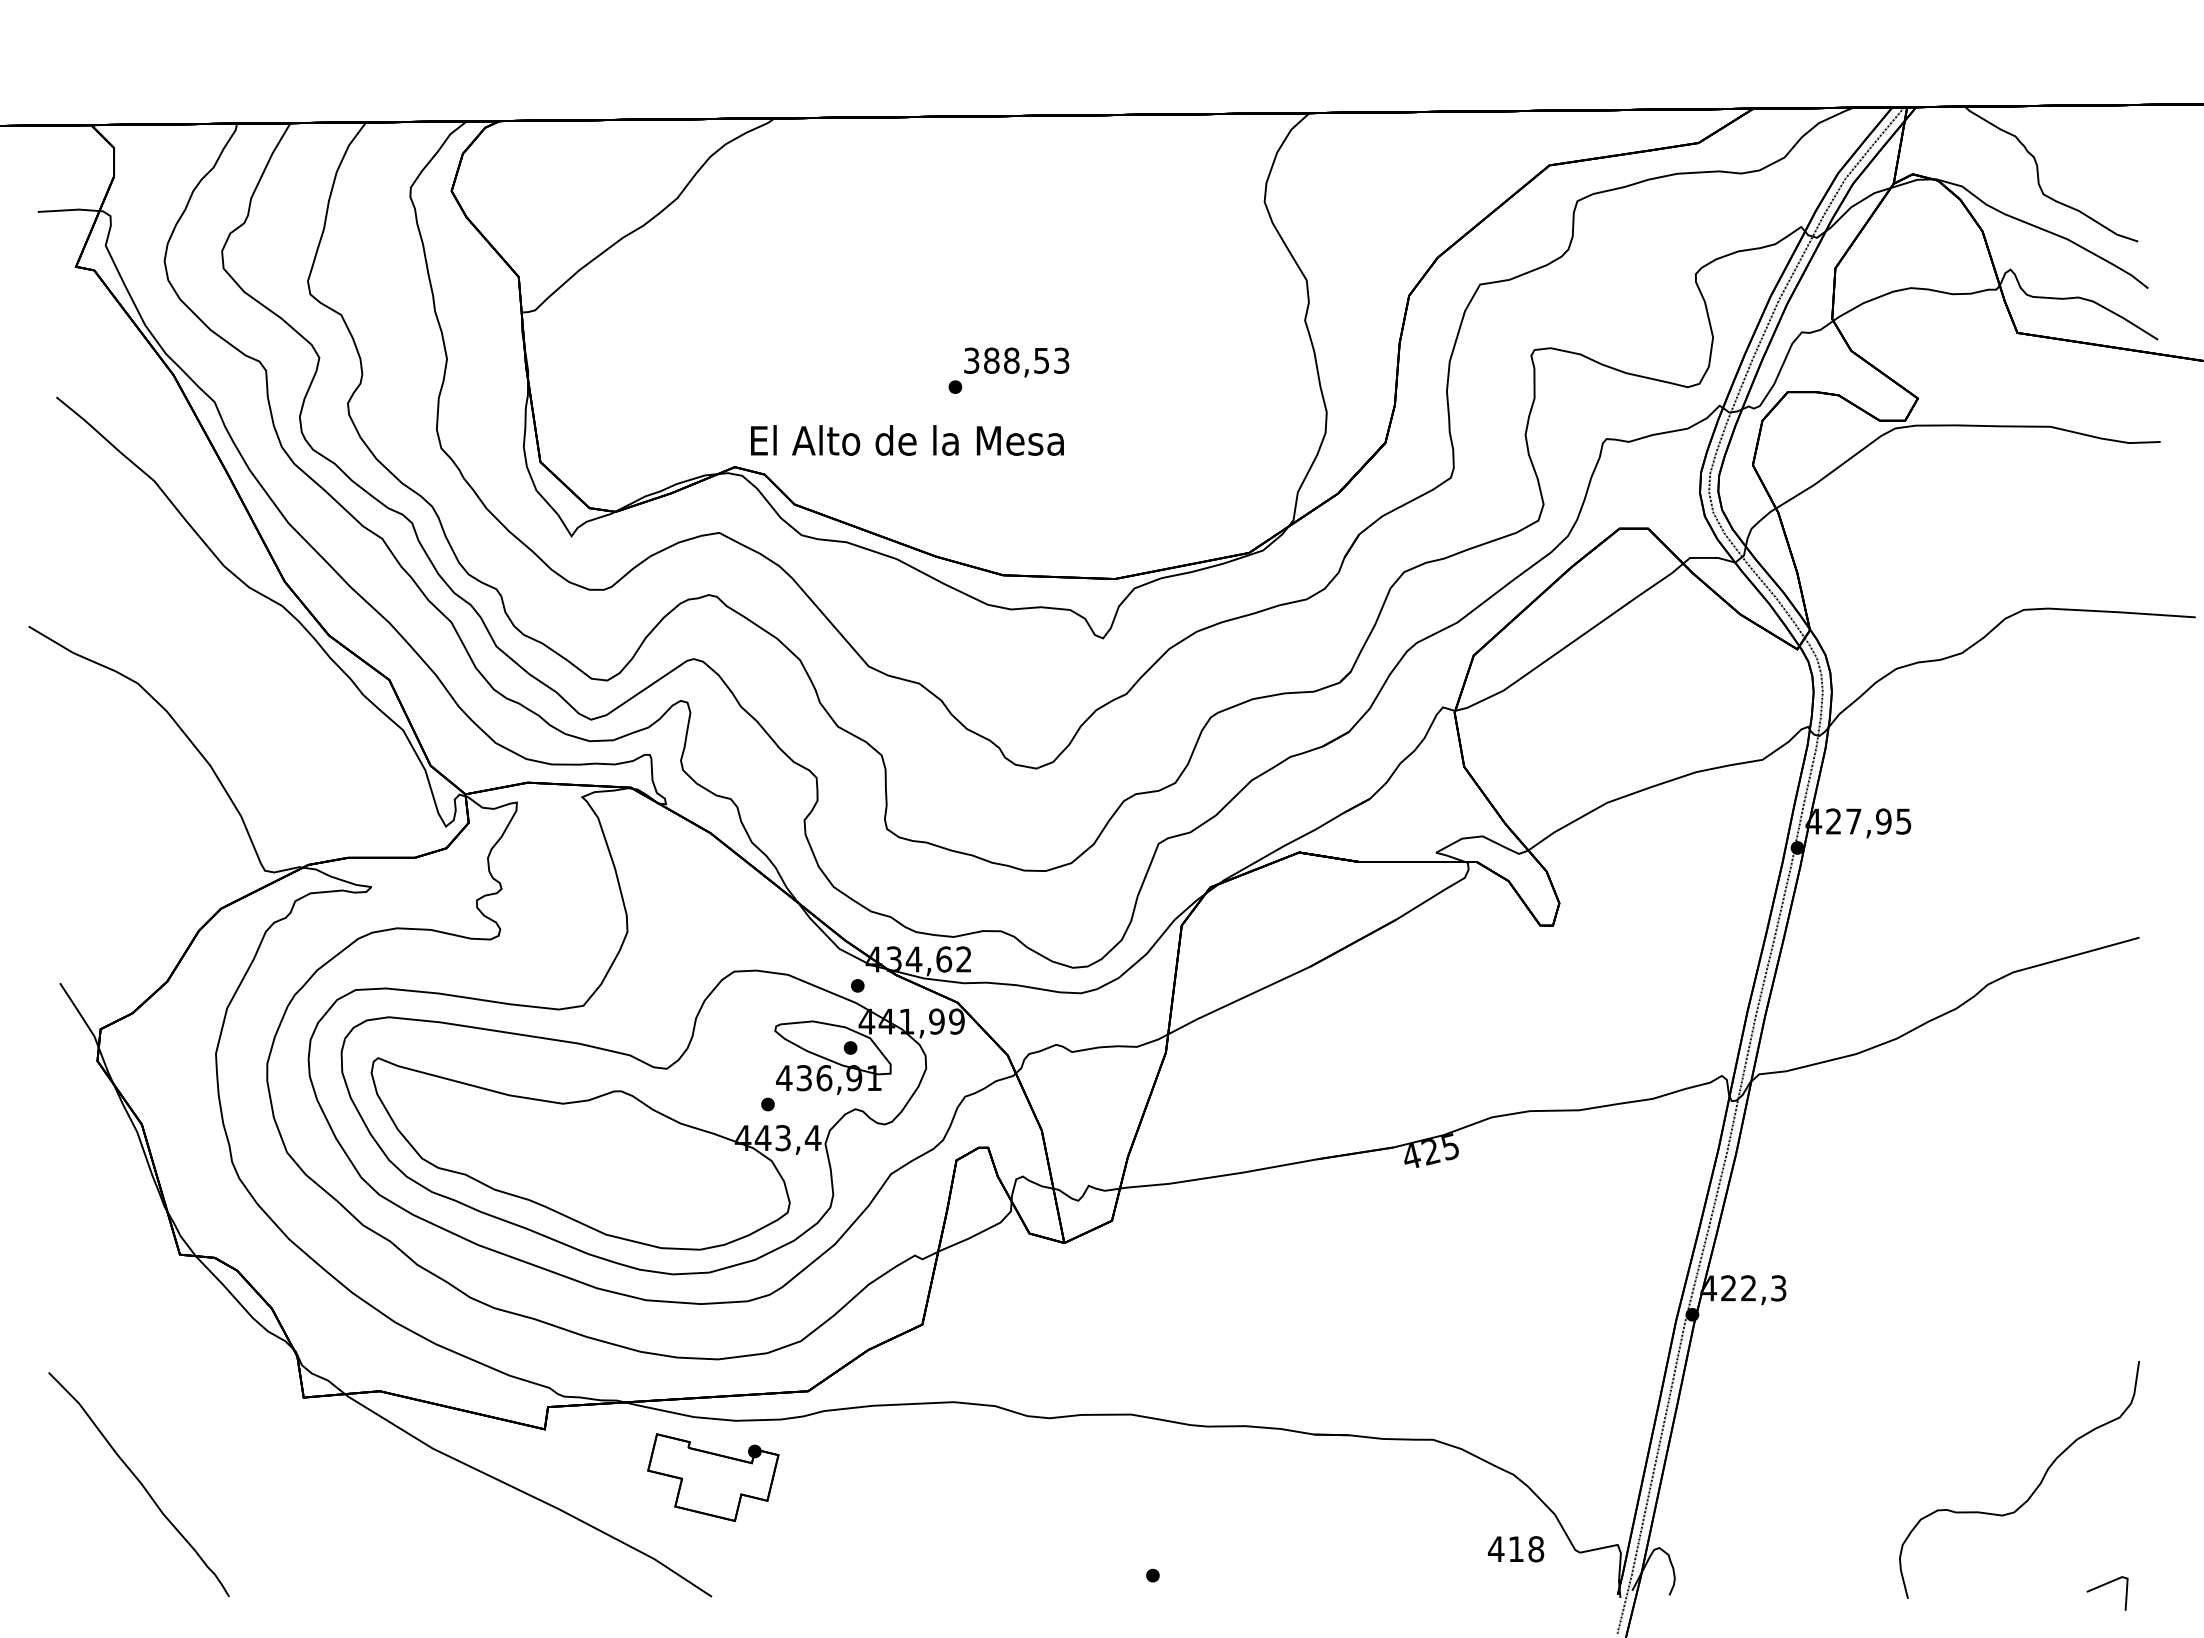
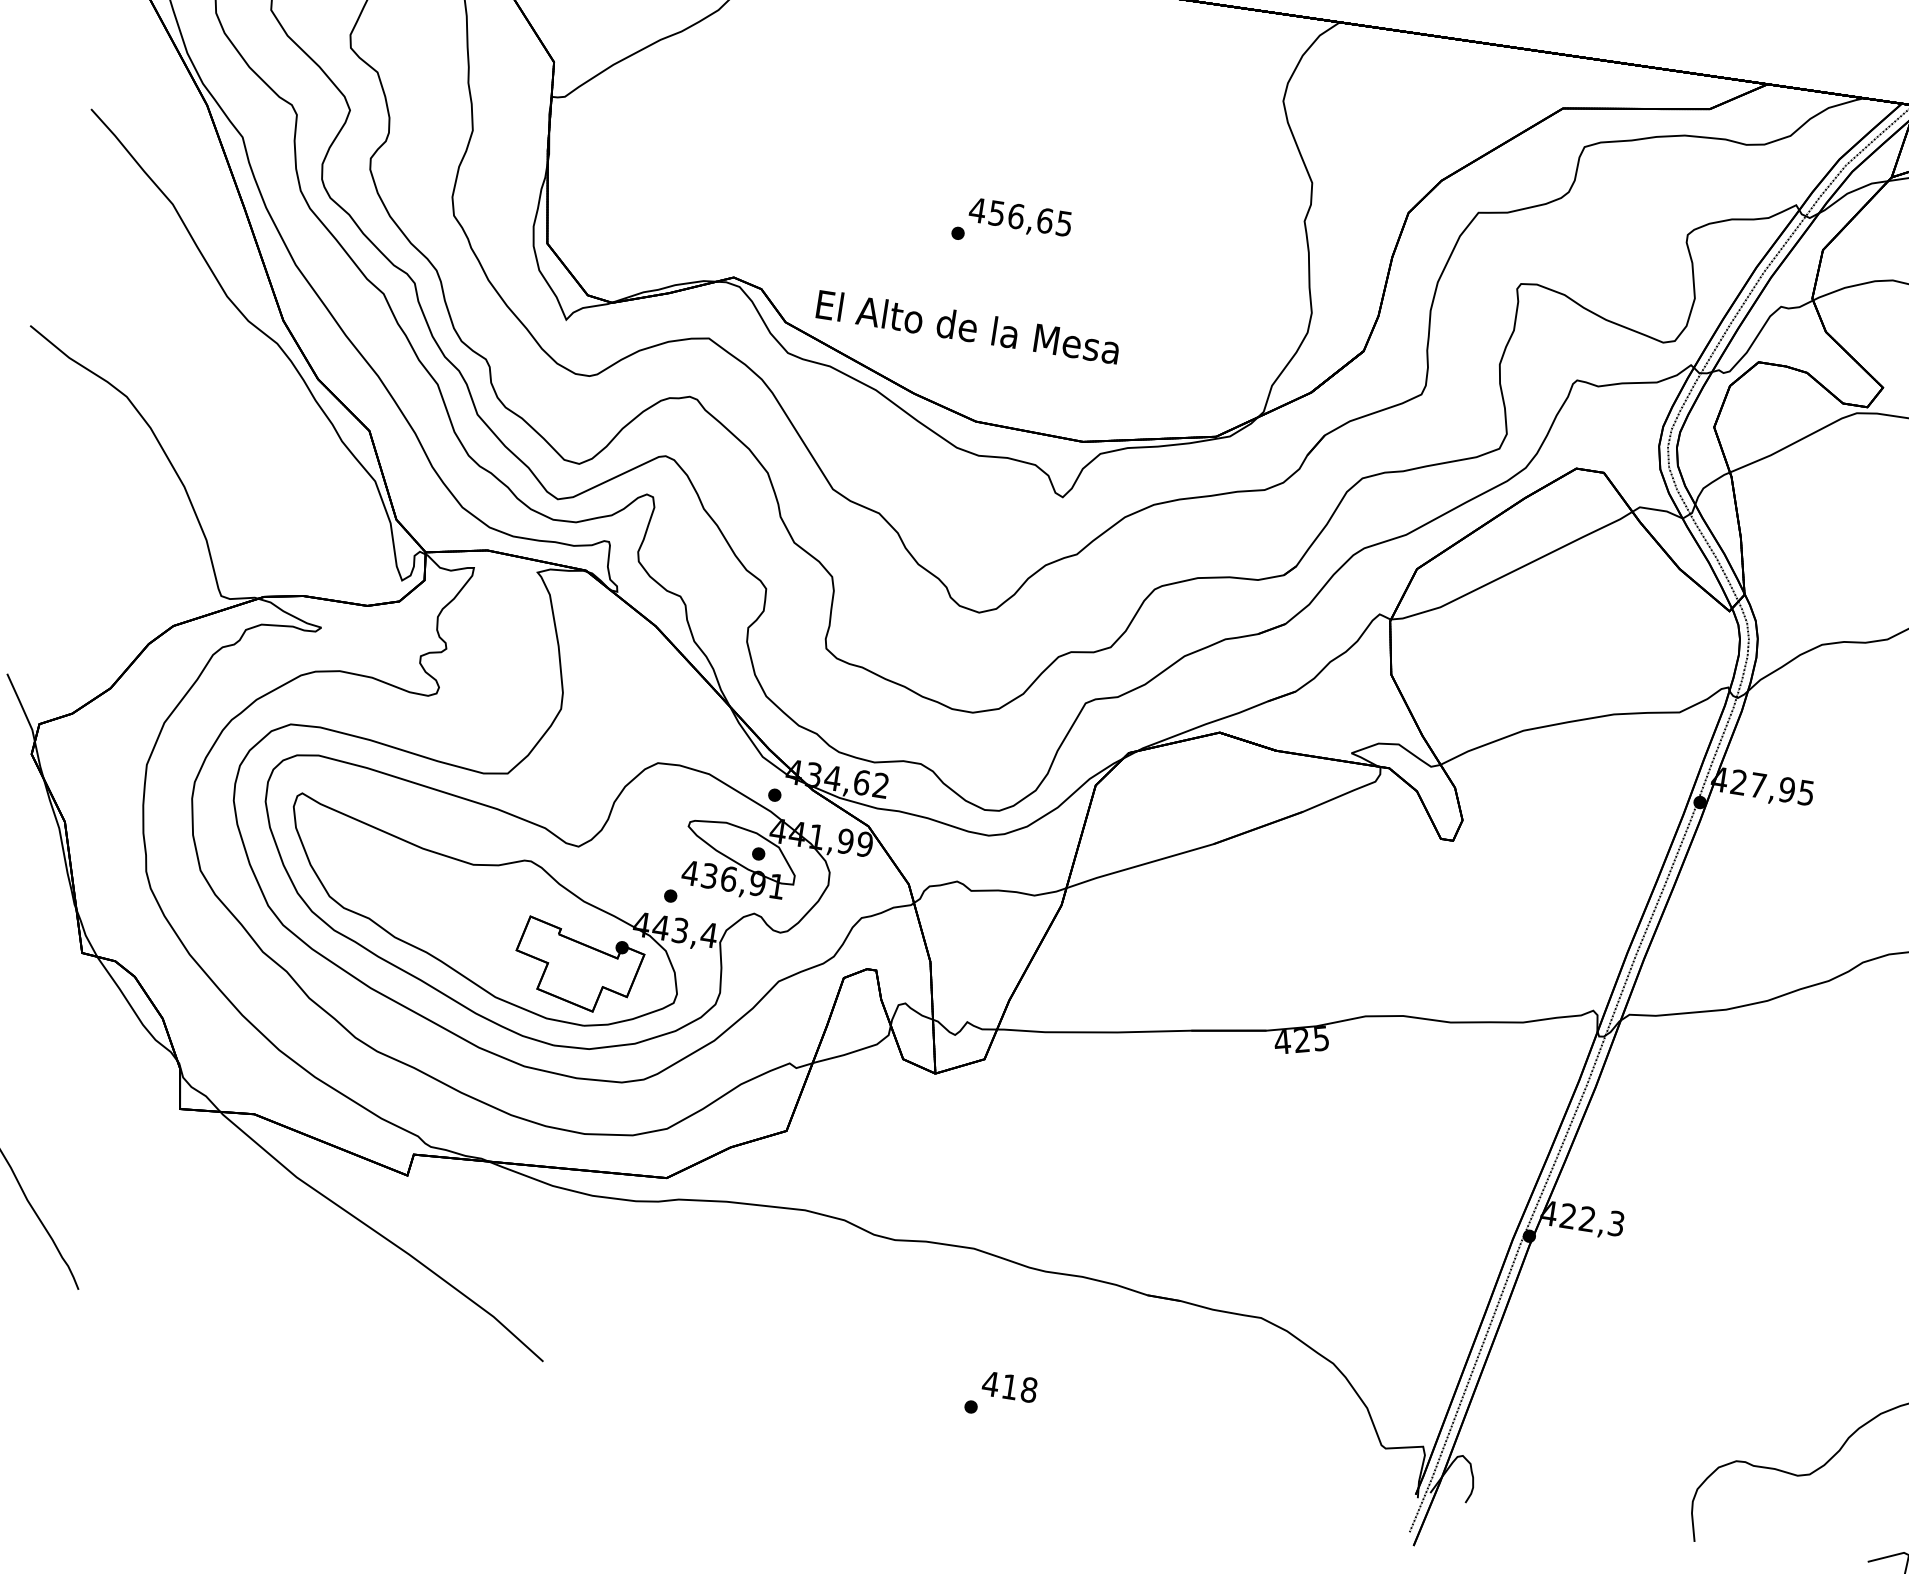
text: (1016, 360) -> (1020, 216), 388,53 -> 456,65
text: (907, 440) -> (968, 326), moved
part: (713, 1477) -> (578, 966), moved
text: (1516, 1549) -> (1010, 1387), moved

